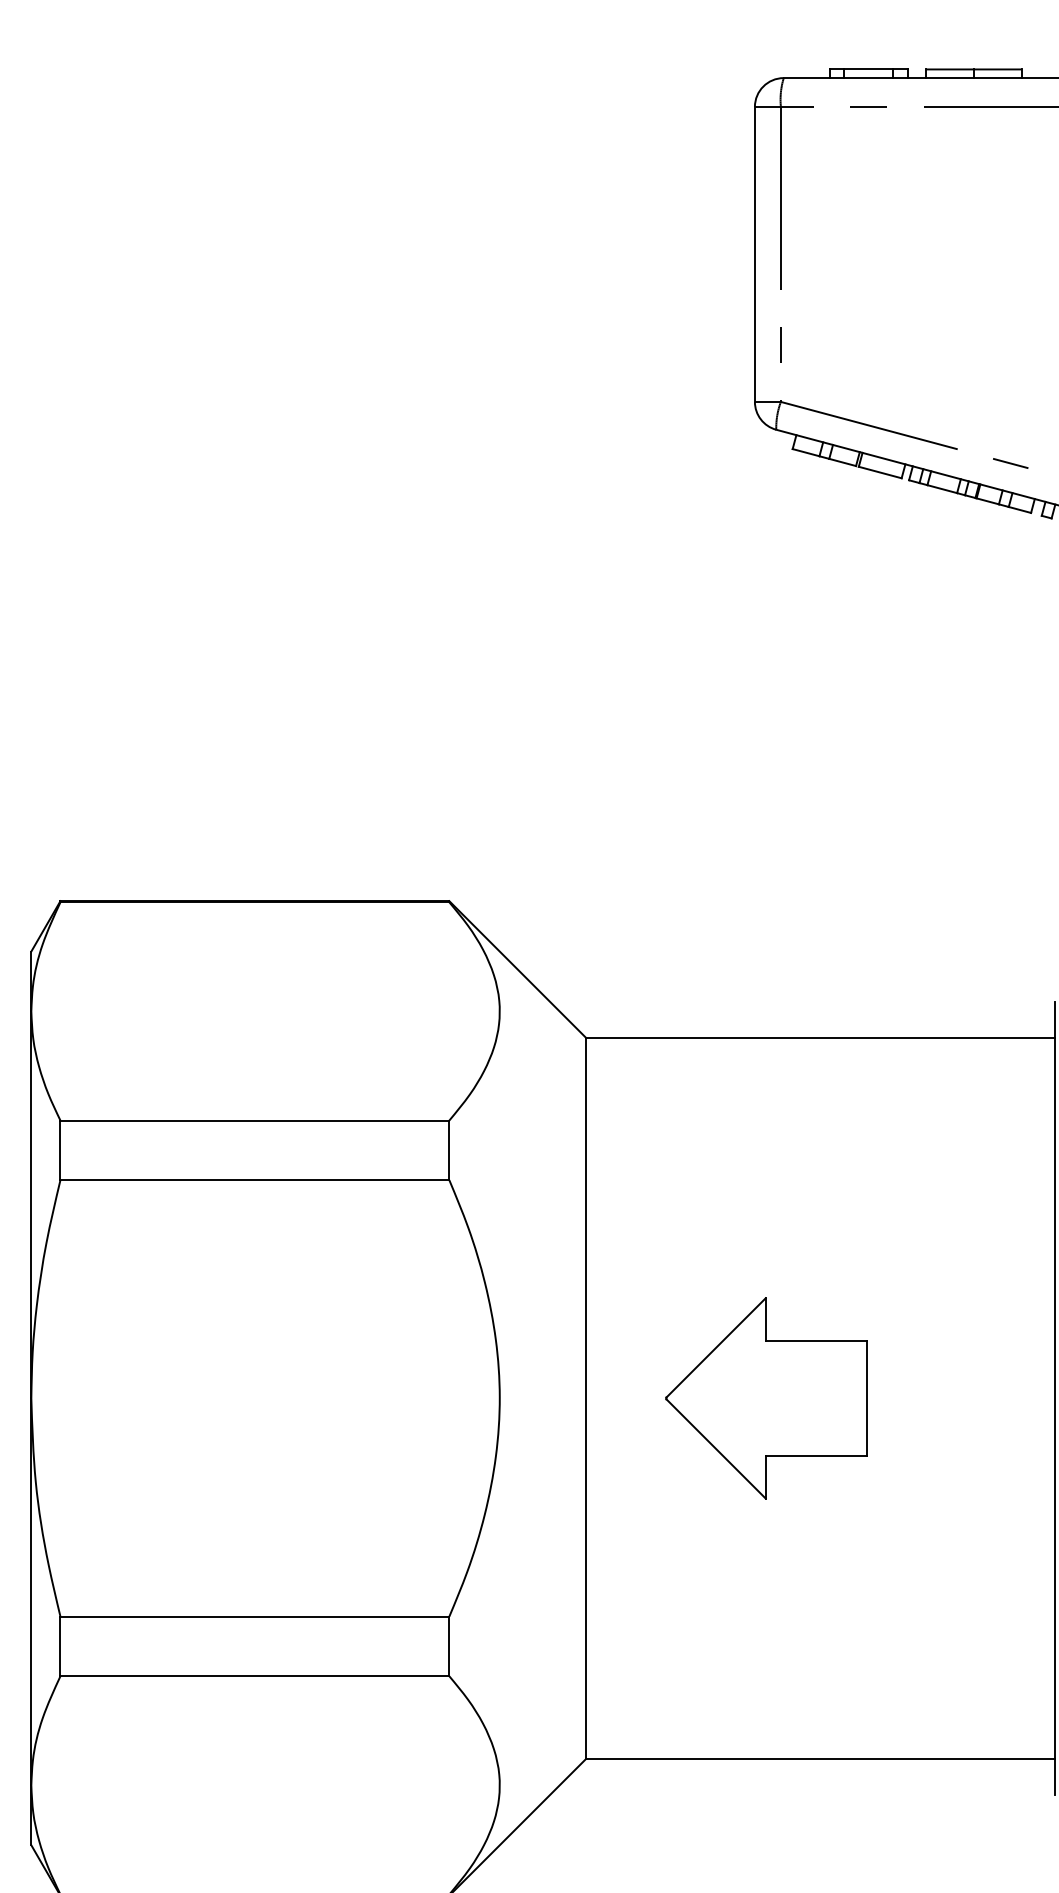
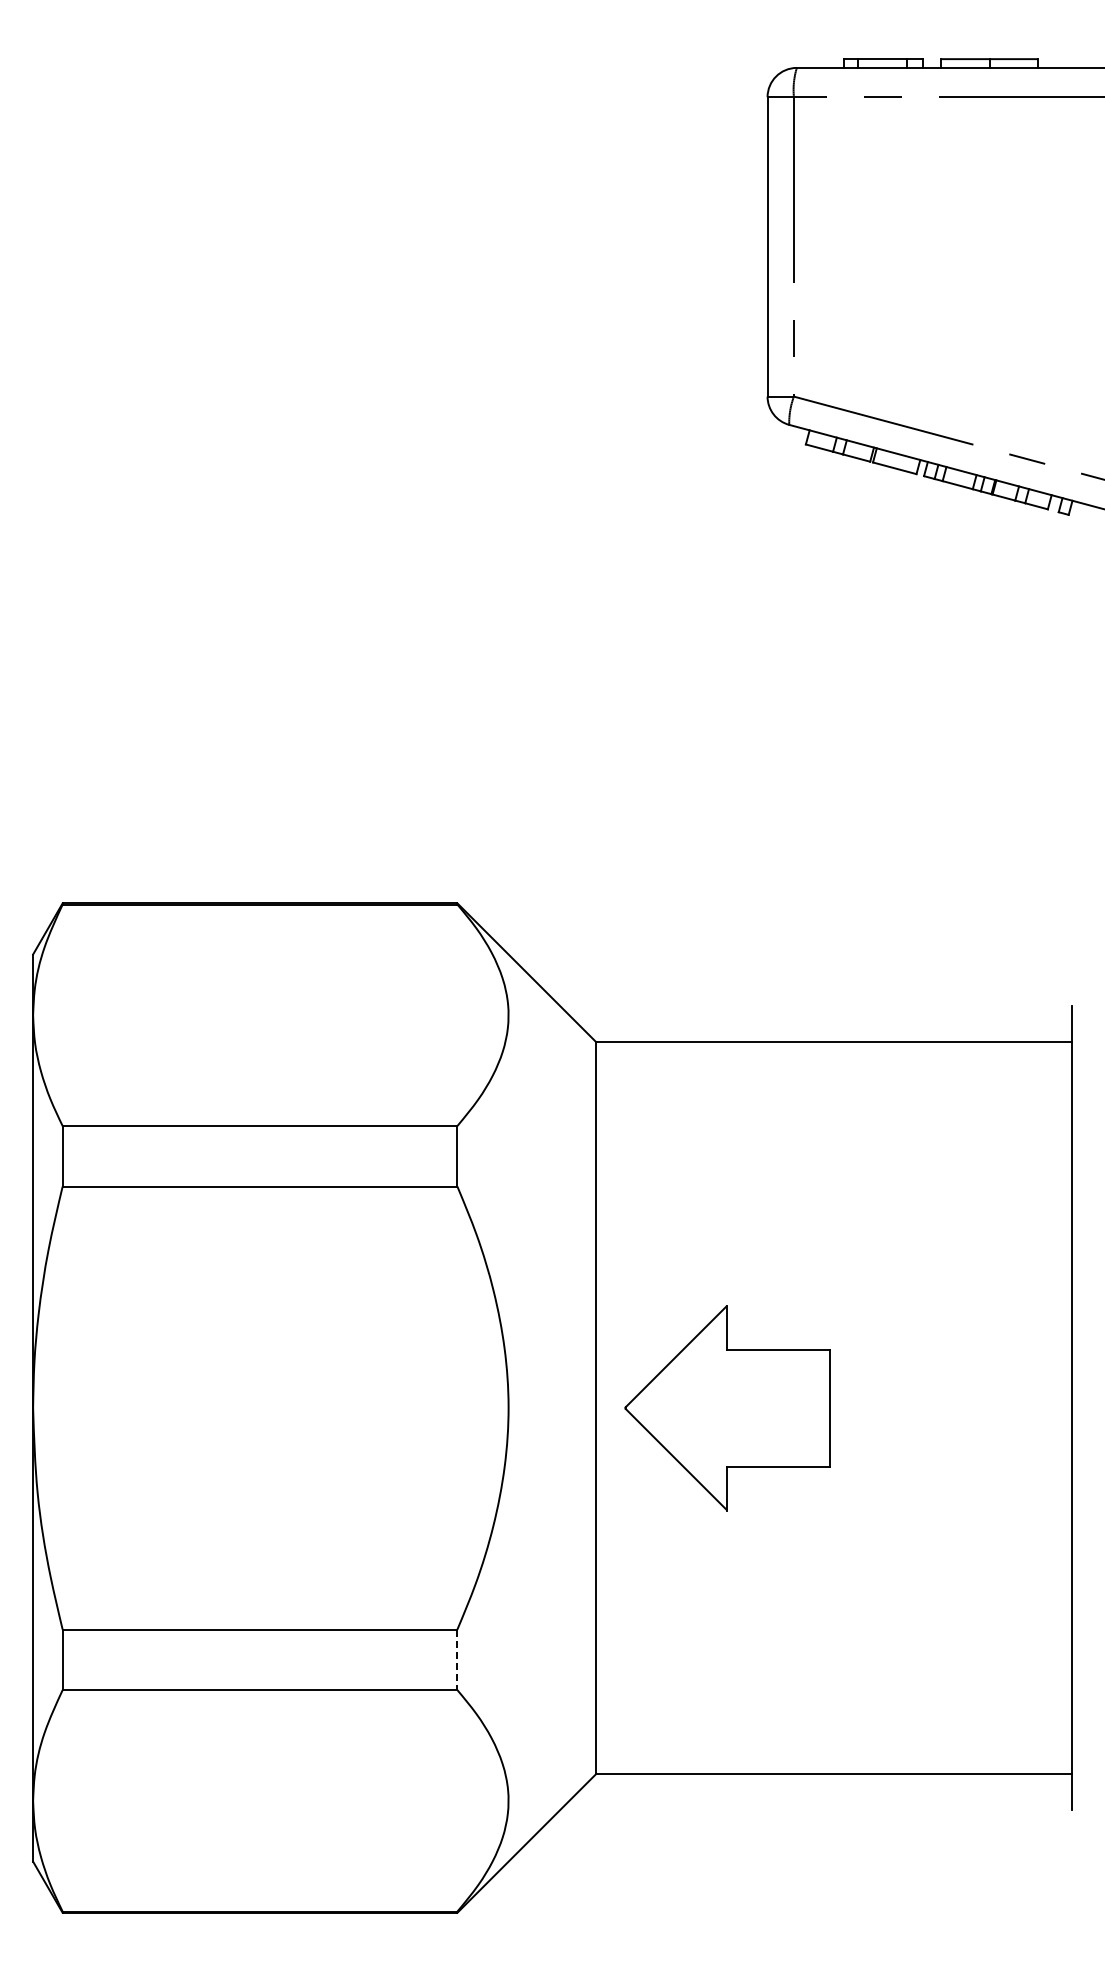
part: (766, 1398) -> (727, 1408), moved
line: (449, 1647) -> (457, 1660), solid -> dashed

